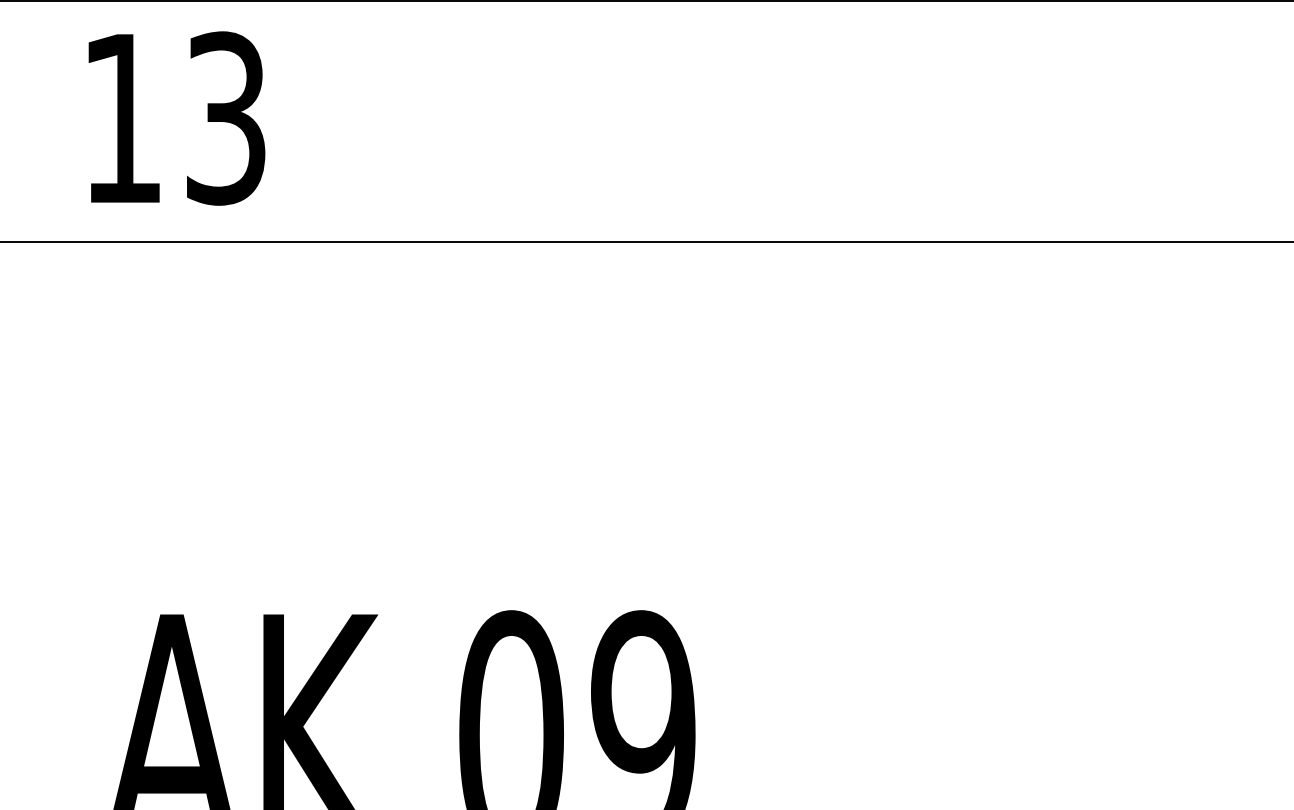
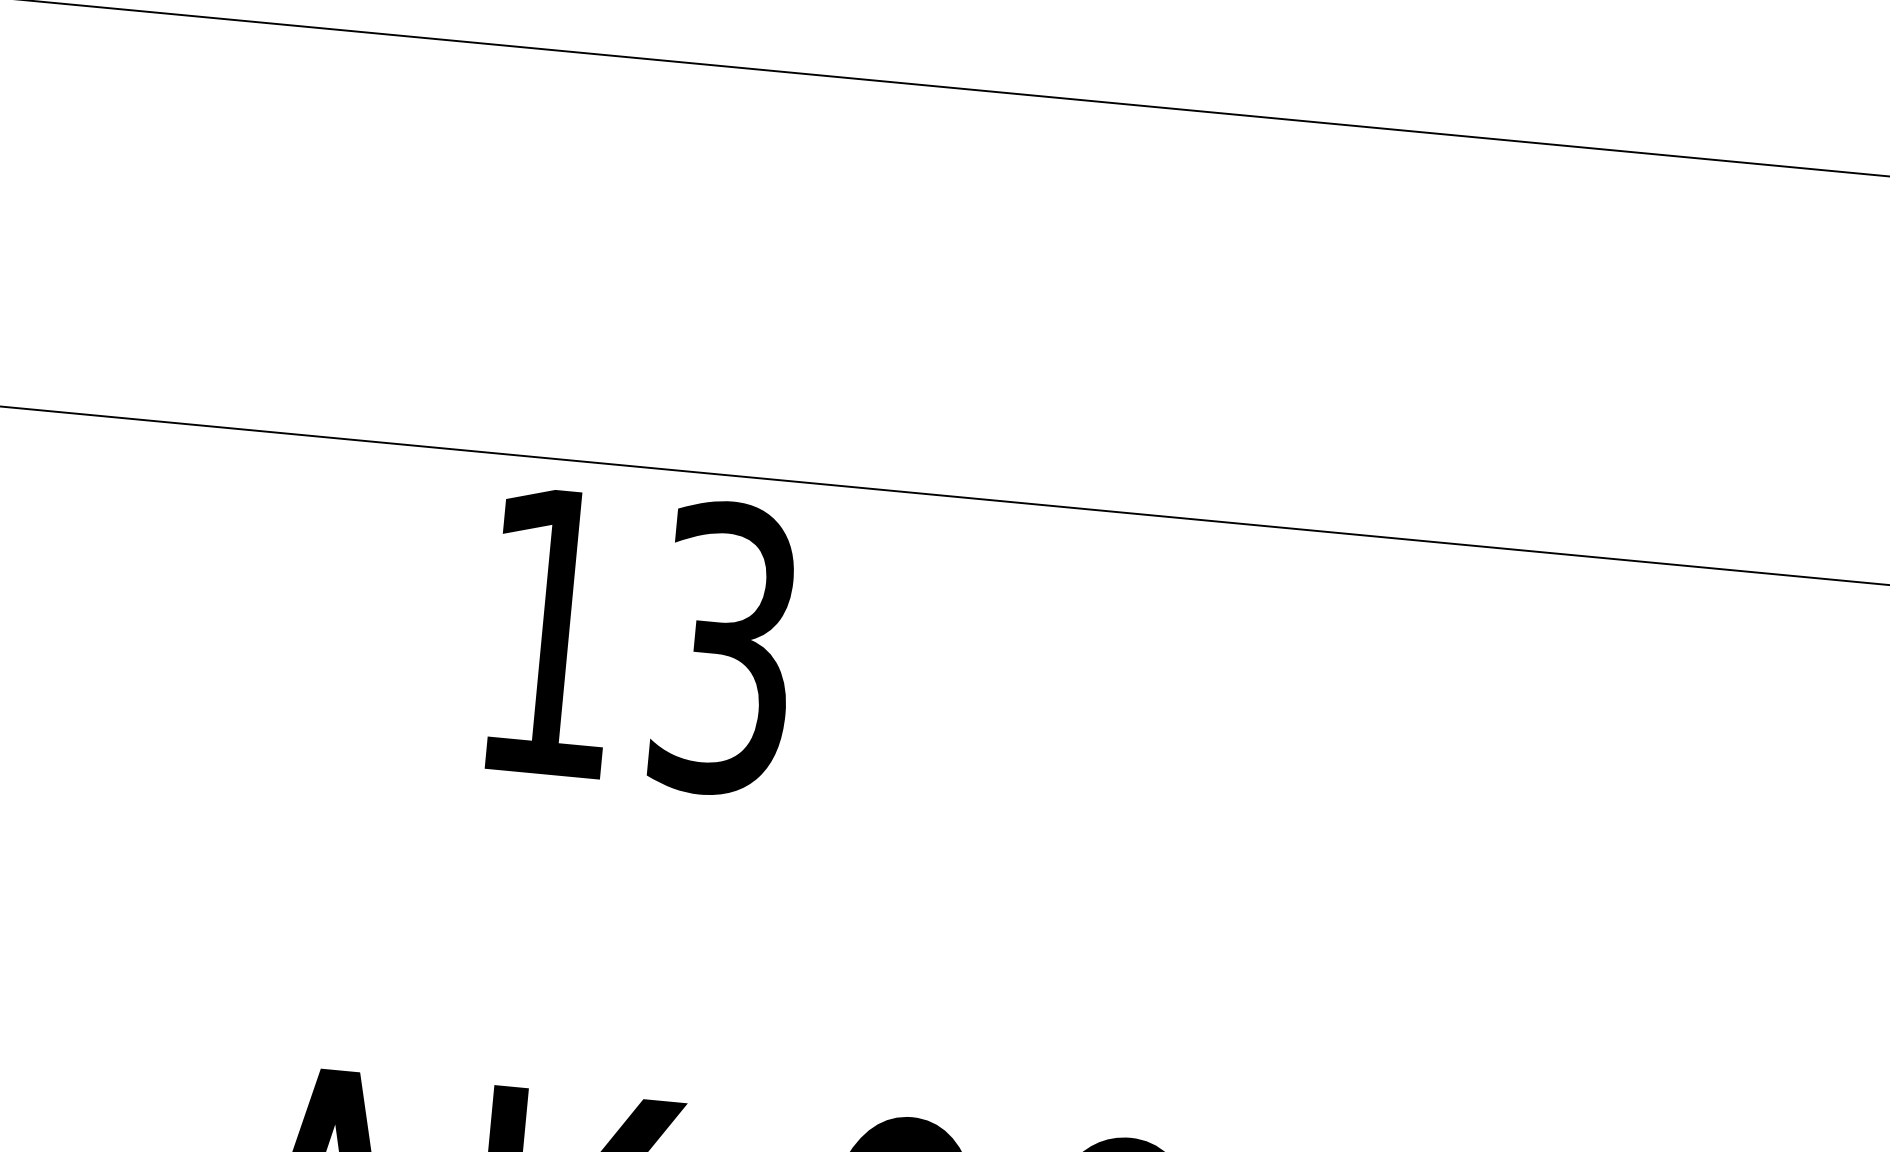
text: (176, 118) -> (641, 640), moved

